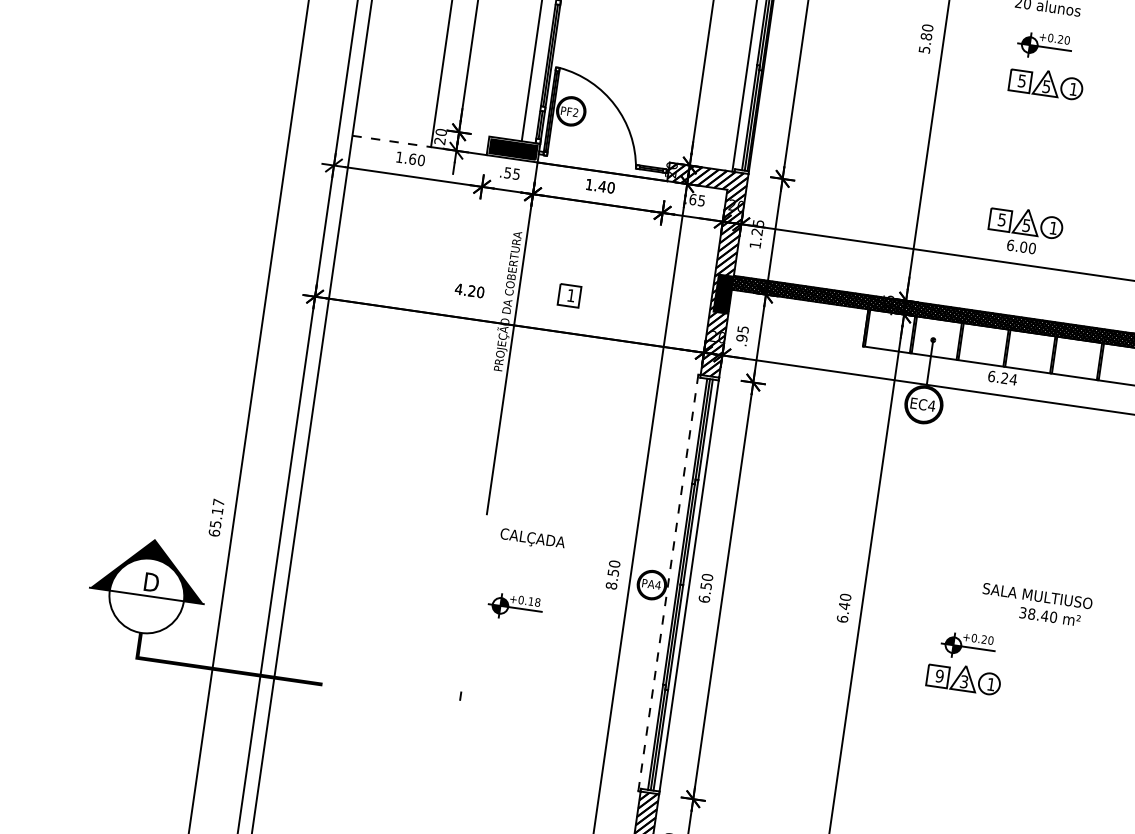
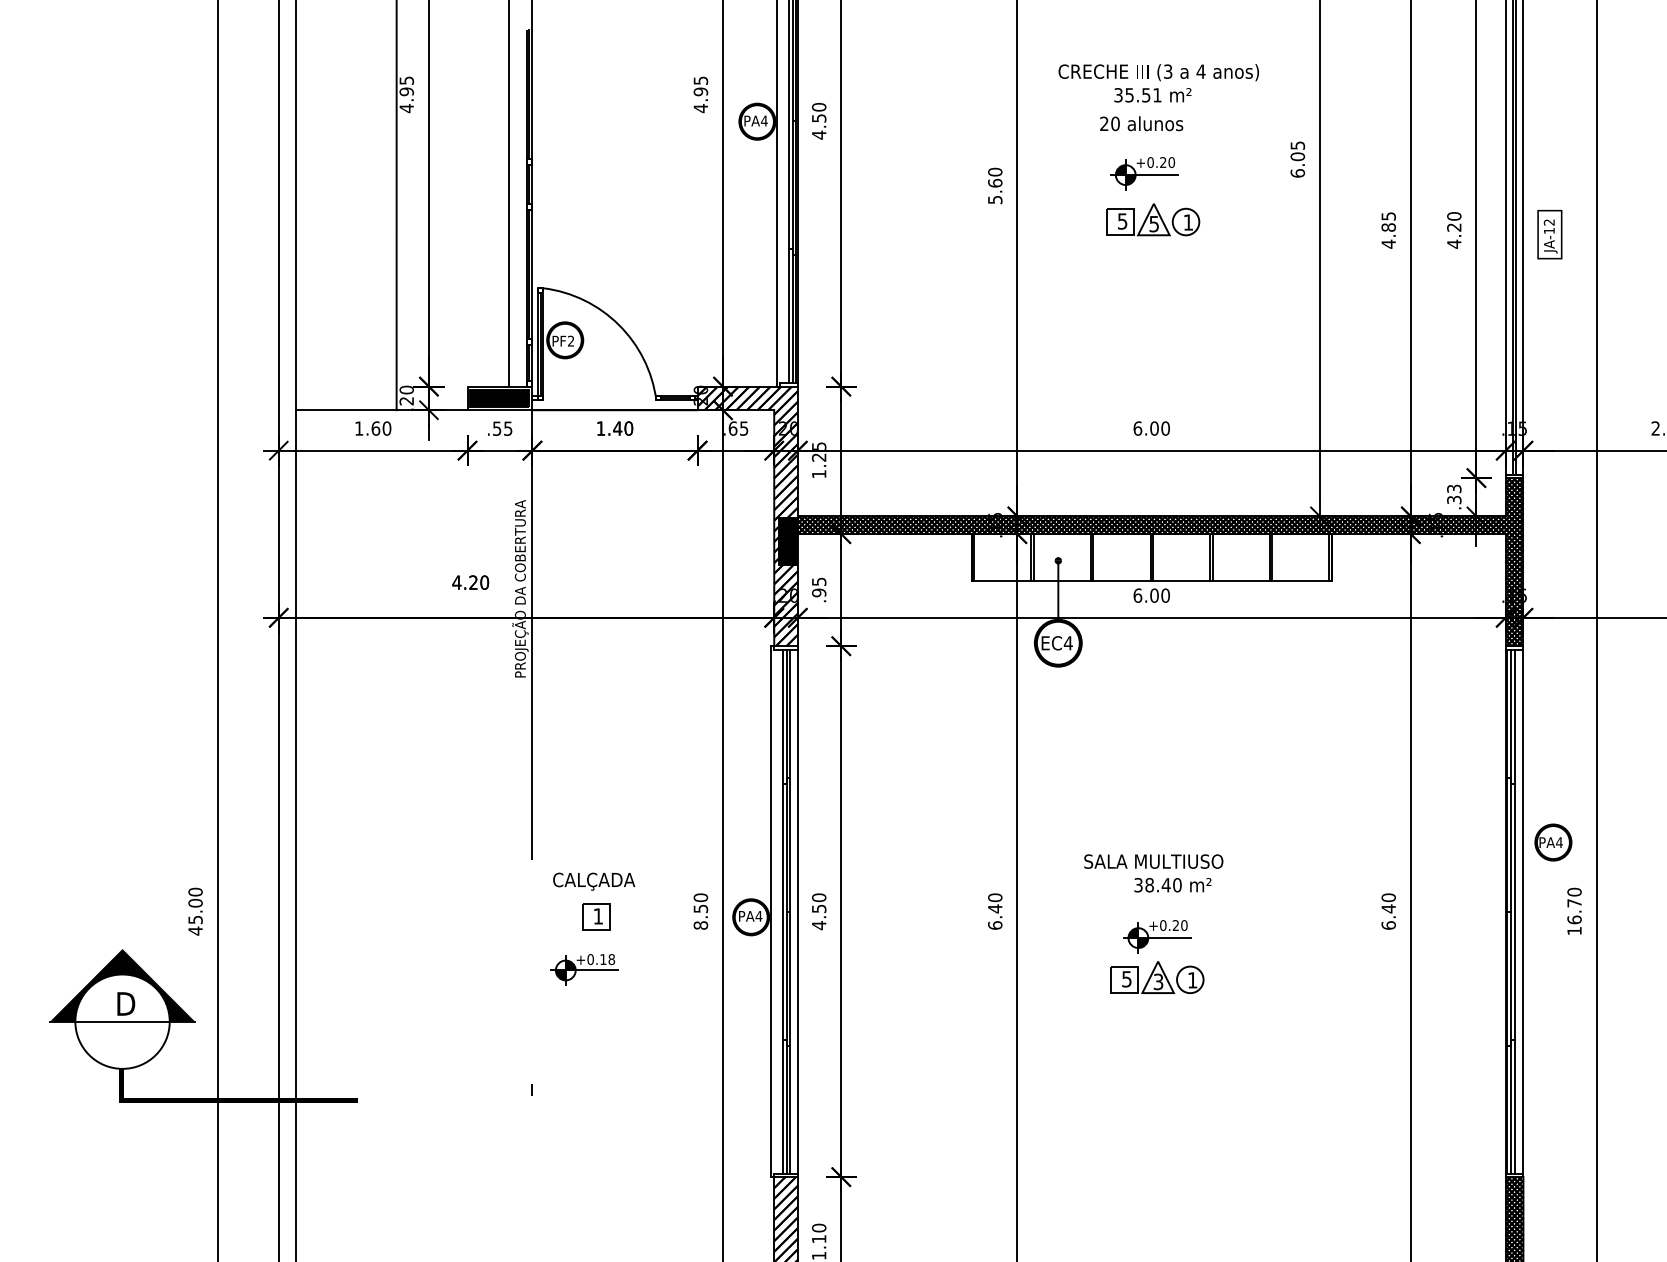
text: (926, 36) -> (995, 182), 5.80 -> 5.60
line: (392, 141) -> (347, 410), dashed -> solid
part: (1026, 221) -> (1153, 396), removed
part: (569, 295) -> (596, 916), moved
text: (1009, 378) -> (1160, 595), 6.24 -> 6.00
text: (216, 517) -> (195, 911), 65.17 -> 45.00
line: (668, 583) -> (771, 912), dashed -> solid
text: (703, 599) -> (818, 925), 6.50 -> 4.50
text: (1036, 605) -> (1153, 873), moved
text: (939, 676) -> (1126, 979), 9 -> 5

